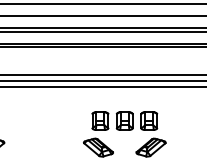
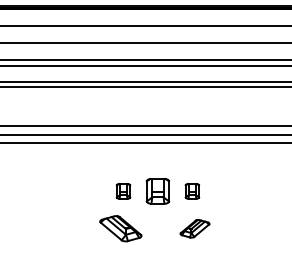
part: (100, 121) -> (123, 191), size x0.6
part: (149, 121) -> (192, 191), size x0.6
part: (150, 147) -> (194, 228), size x0.7

